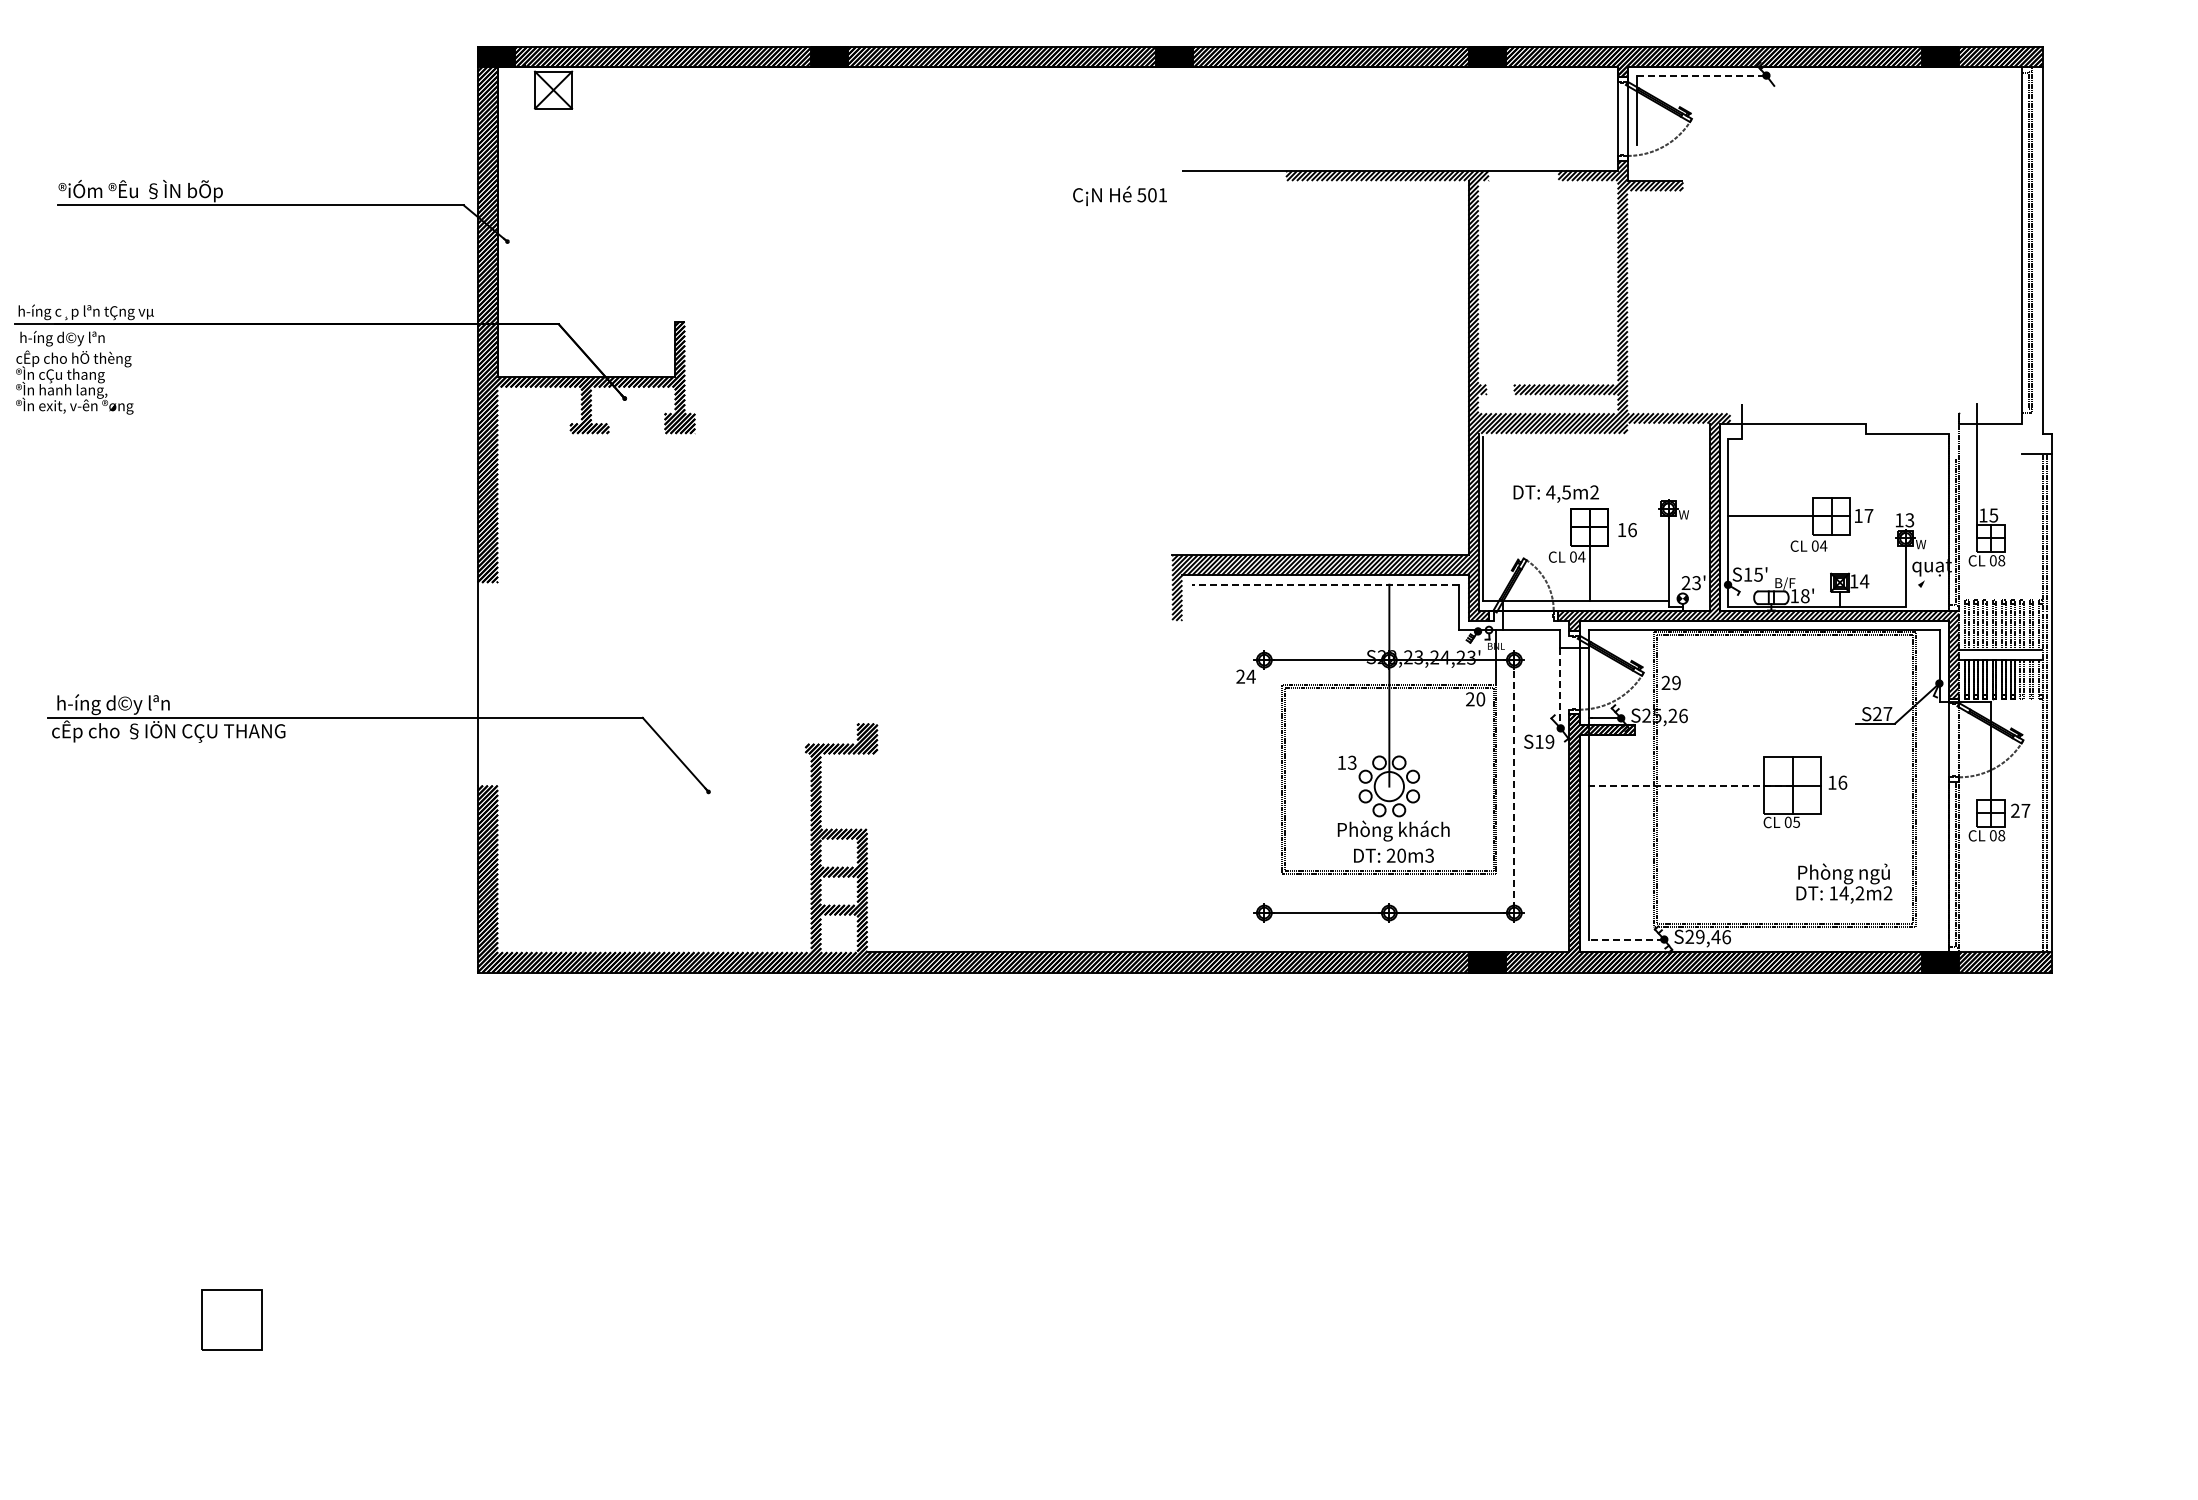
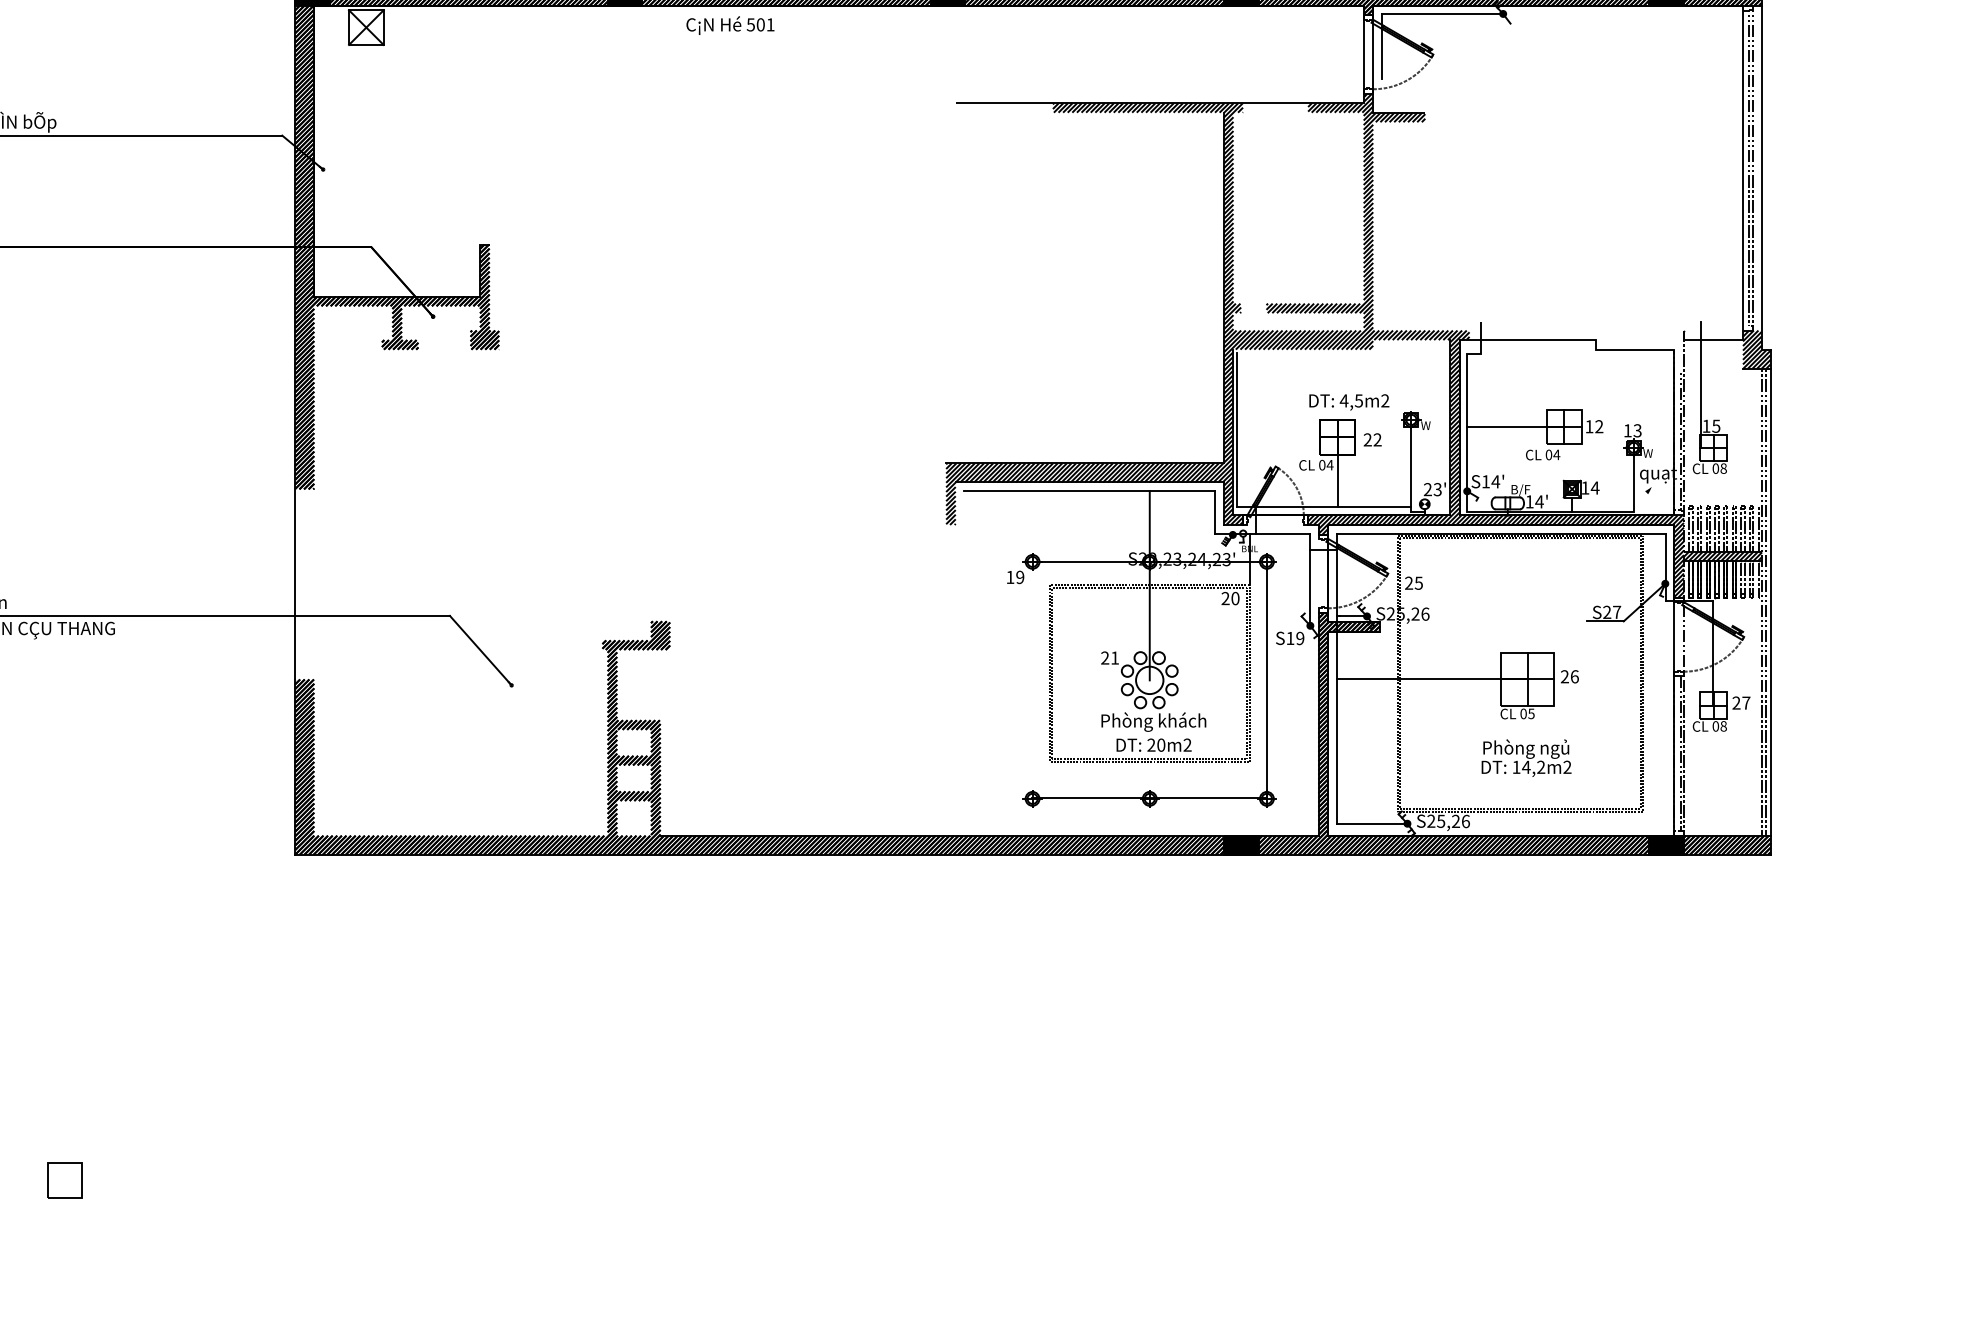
line: (1703, 75) -> (1444, 13), dashed -> solid
text: (1119, 195) -> (729, 25), moved
hatch: (2036, 433) -> (1756, 349), added
text: (1555, 493) -> (1348, 401), moved
text: (1868, 515) -> (1598, 426), 17 -> 12
text: (1626, 530) -> (1372, 440), 16 -> 22
text: (1758, 574) -> (1495, 481), S15' -> S14'
line: (1325, 584) -> (1089, 490), dashed -> solid
text: (1804, 596) -> (1538, 502), 18' -> 14'
hatch: (2000, 654) -> (1722, 556), added
text: (1245, 676) -> (1014, 577), 24 -> 19
text: (1676, 682) -> (1418, 582), 29 -> 25
line: (1560, 687) -> (1310, 587), dashed -> solid
text: (1346, 762) -> (1109, 657), 13 -> 21
text: (1832, 782) -> (1565, 676), 16 -> 26
line: (1690, 785) -> (1432, 679), dashed -> solid
line: (1514, 786) -> (1267, 680), dashed -> solid
text: (1429, 855) -> (1187, 744), 20m3 -> 20m2
text: (1844, 883) -> (1526, 758), moved
text: (1707, 936) -> (1447, 820), S29,46 -> S25,26
line: (1626, 939) -> (1372, 823), dashed -> solid
part: (232, 1319) -> (65, 1179), size x0.62

